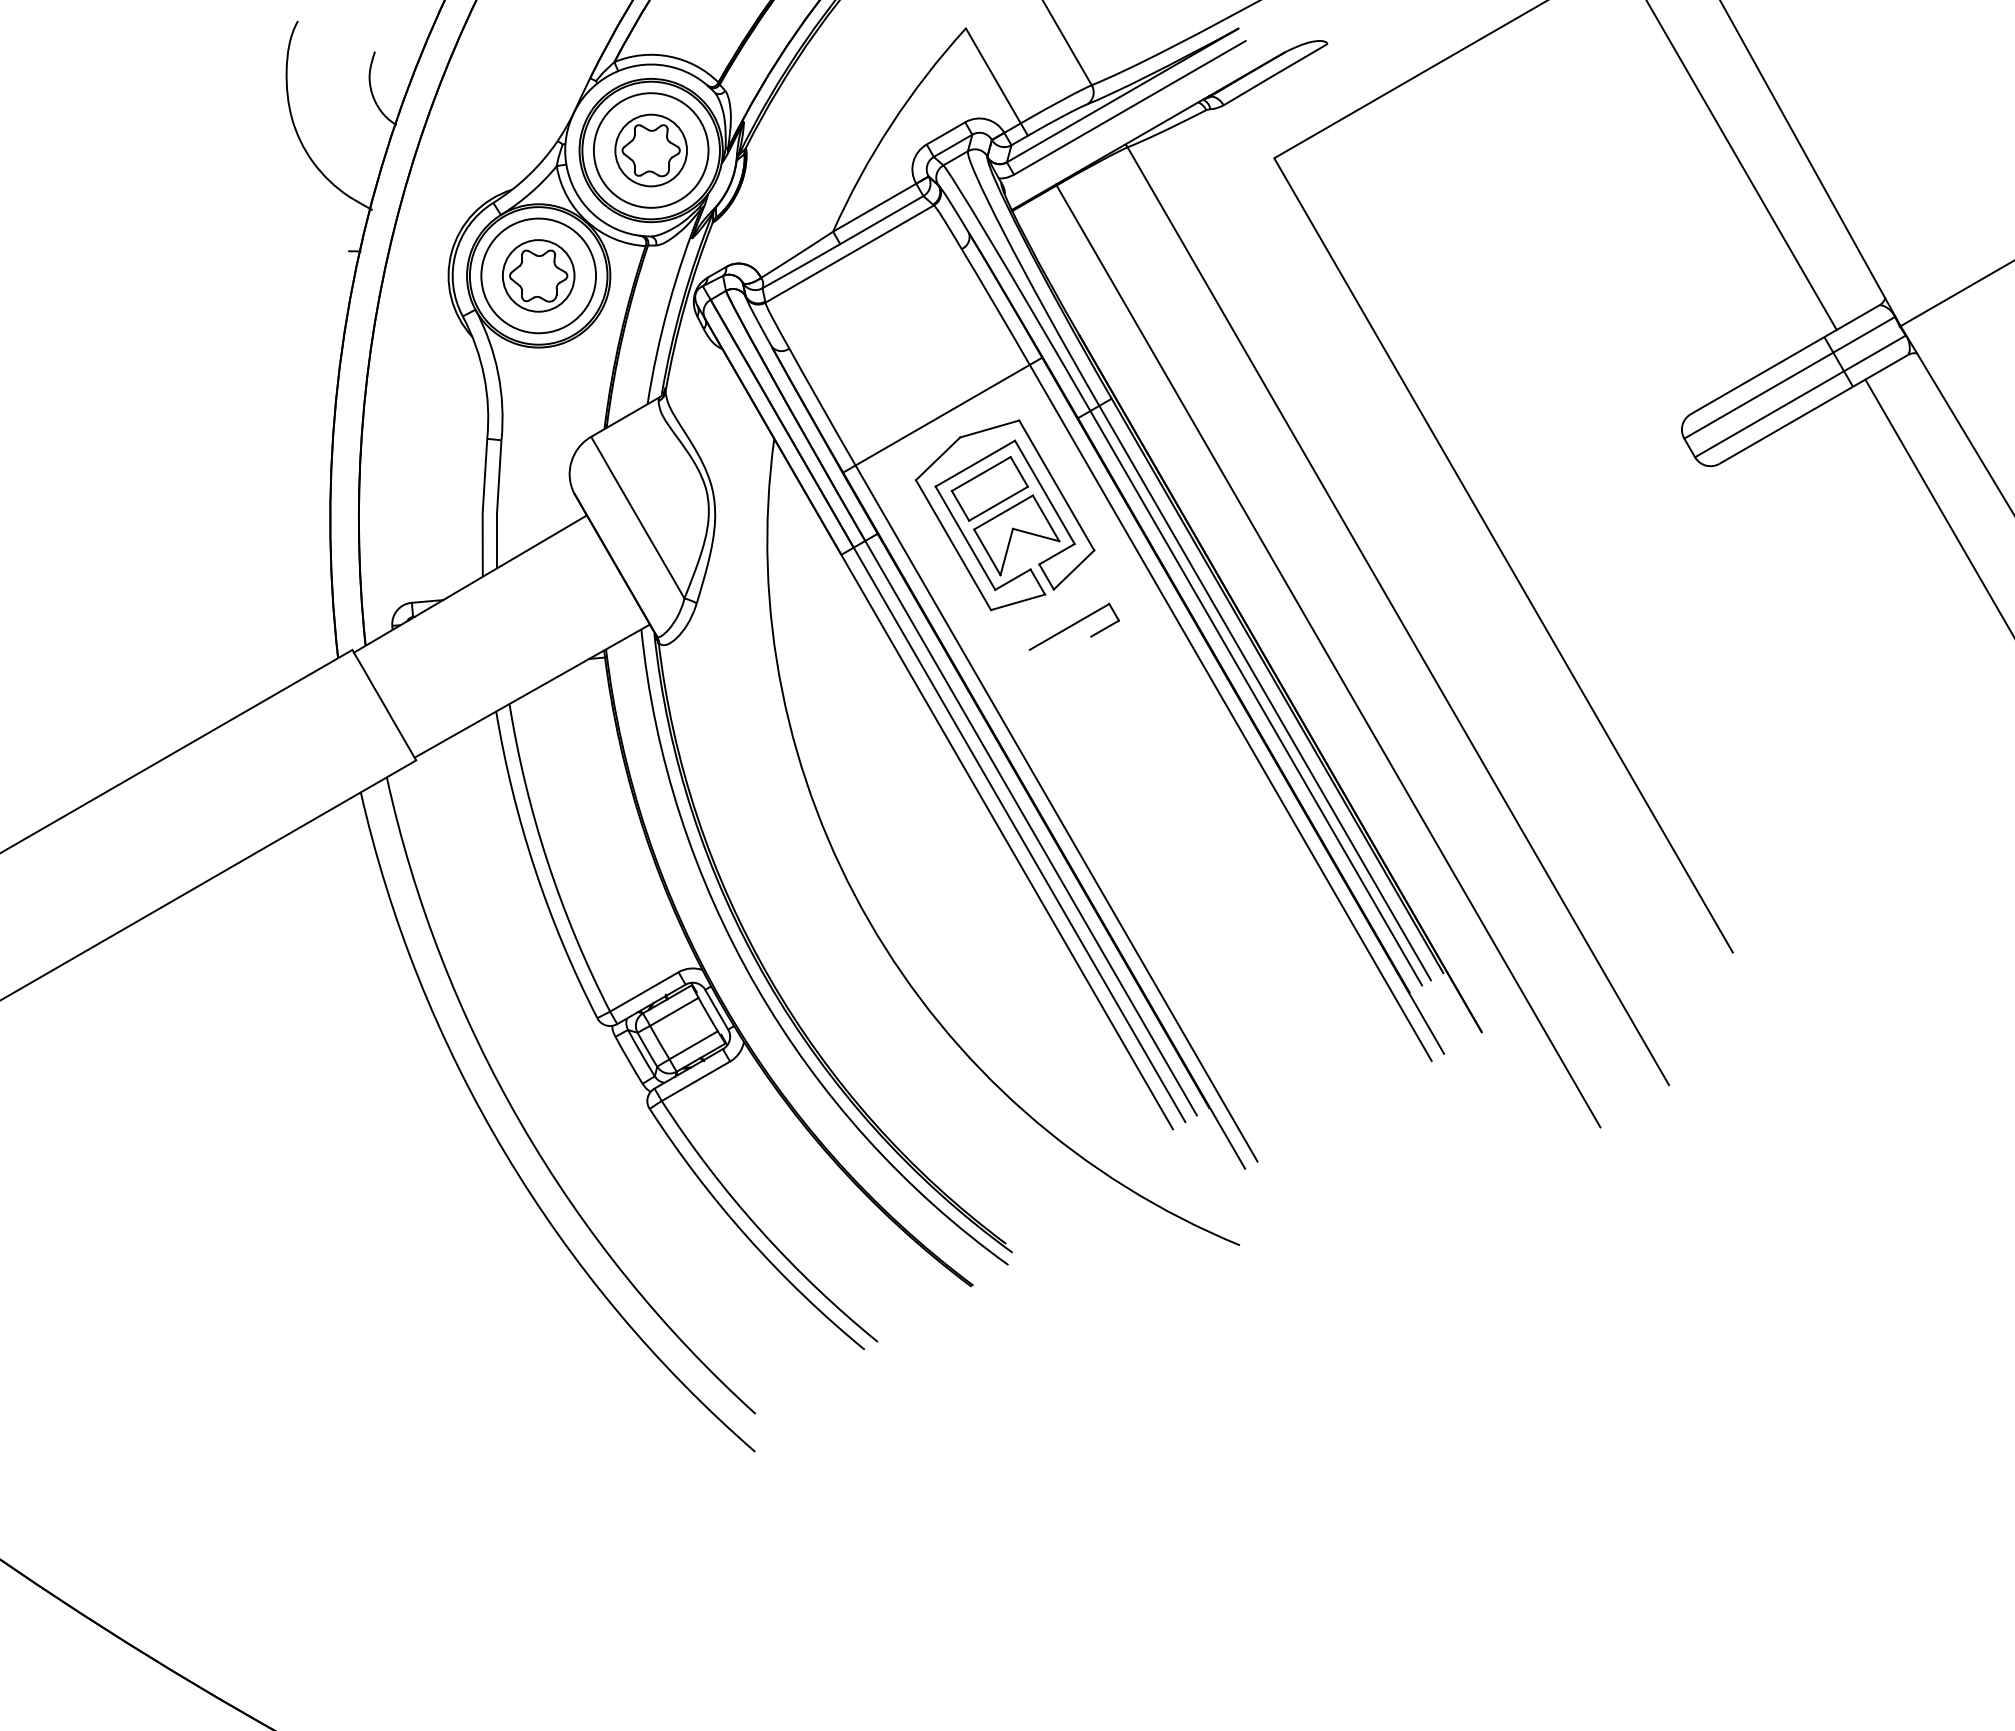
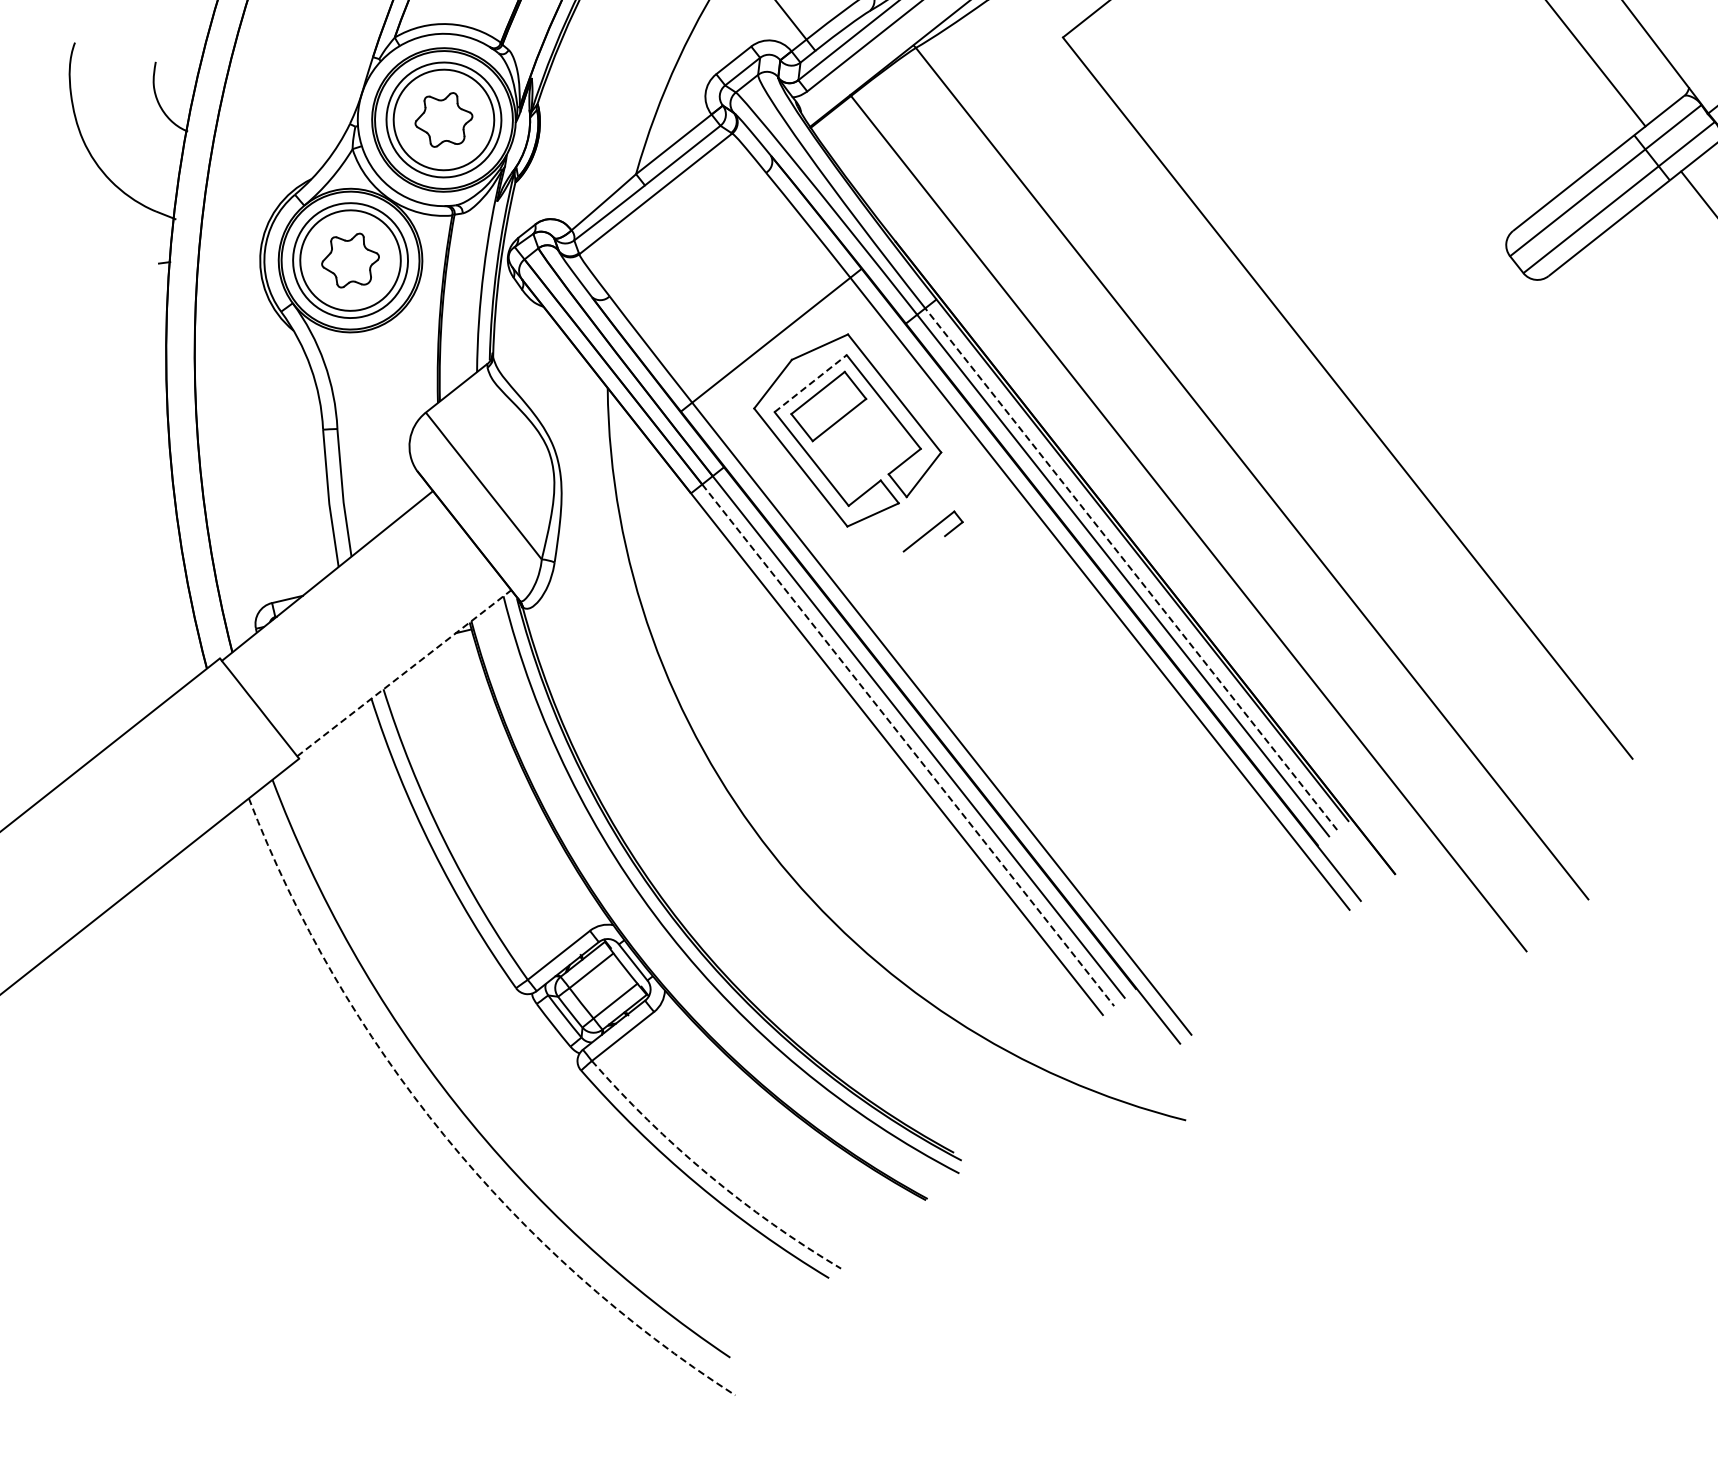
circle: (651, 150) -> (444, 119), size x1.4
circle: (538, 275) -> (350, 260), size x1.4
line: (975, 463) -> (810, 383), solid -> dashed
part: (1016, 535) -> (861, 448), removed
part: (1073, 626) -> (931, 530), size x0.7
line: (532, 690) -> (404, 672), solid -> dashed
line: (1265, 693) -> (1131, 569), solid -> dashed
line: (1019, 834) -> (908, 744), solid -> dashed
arc: (505, 1153) -> (444, 1135), solid -> dashed
arc: (760, 1230) -> (708, 1175), solid -> dashed

